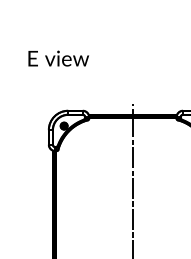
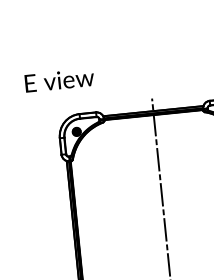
text: (58, 58) -> (59, 80), moved

